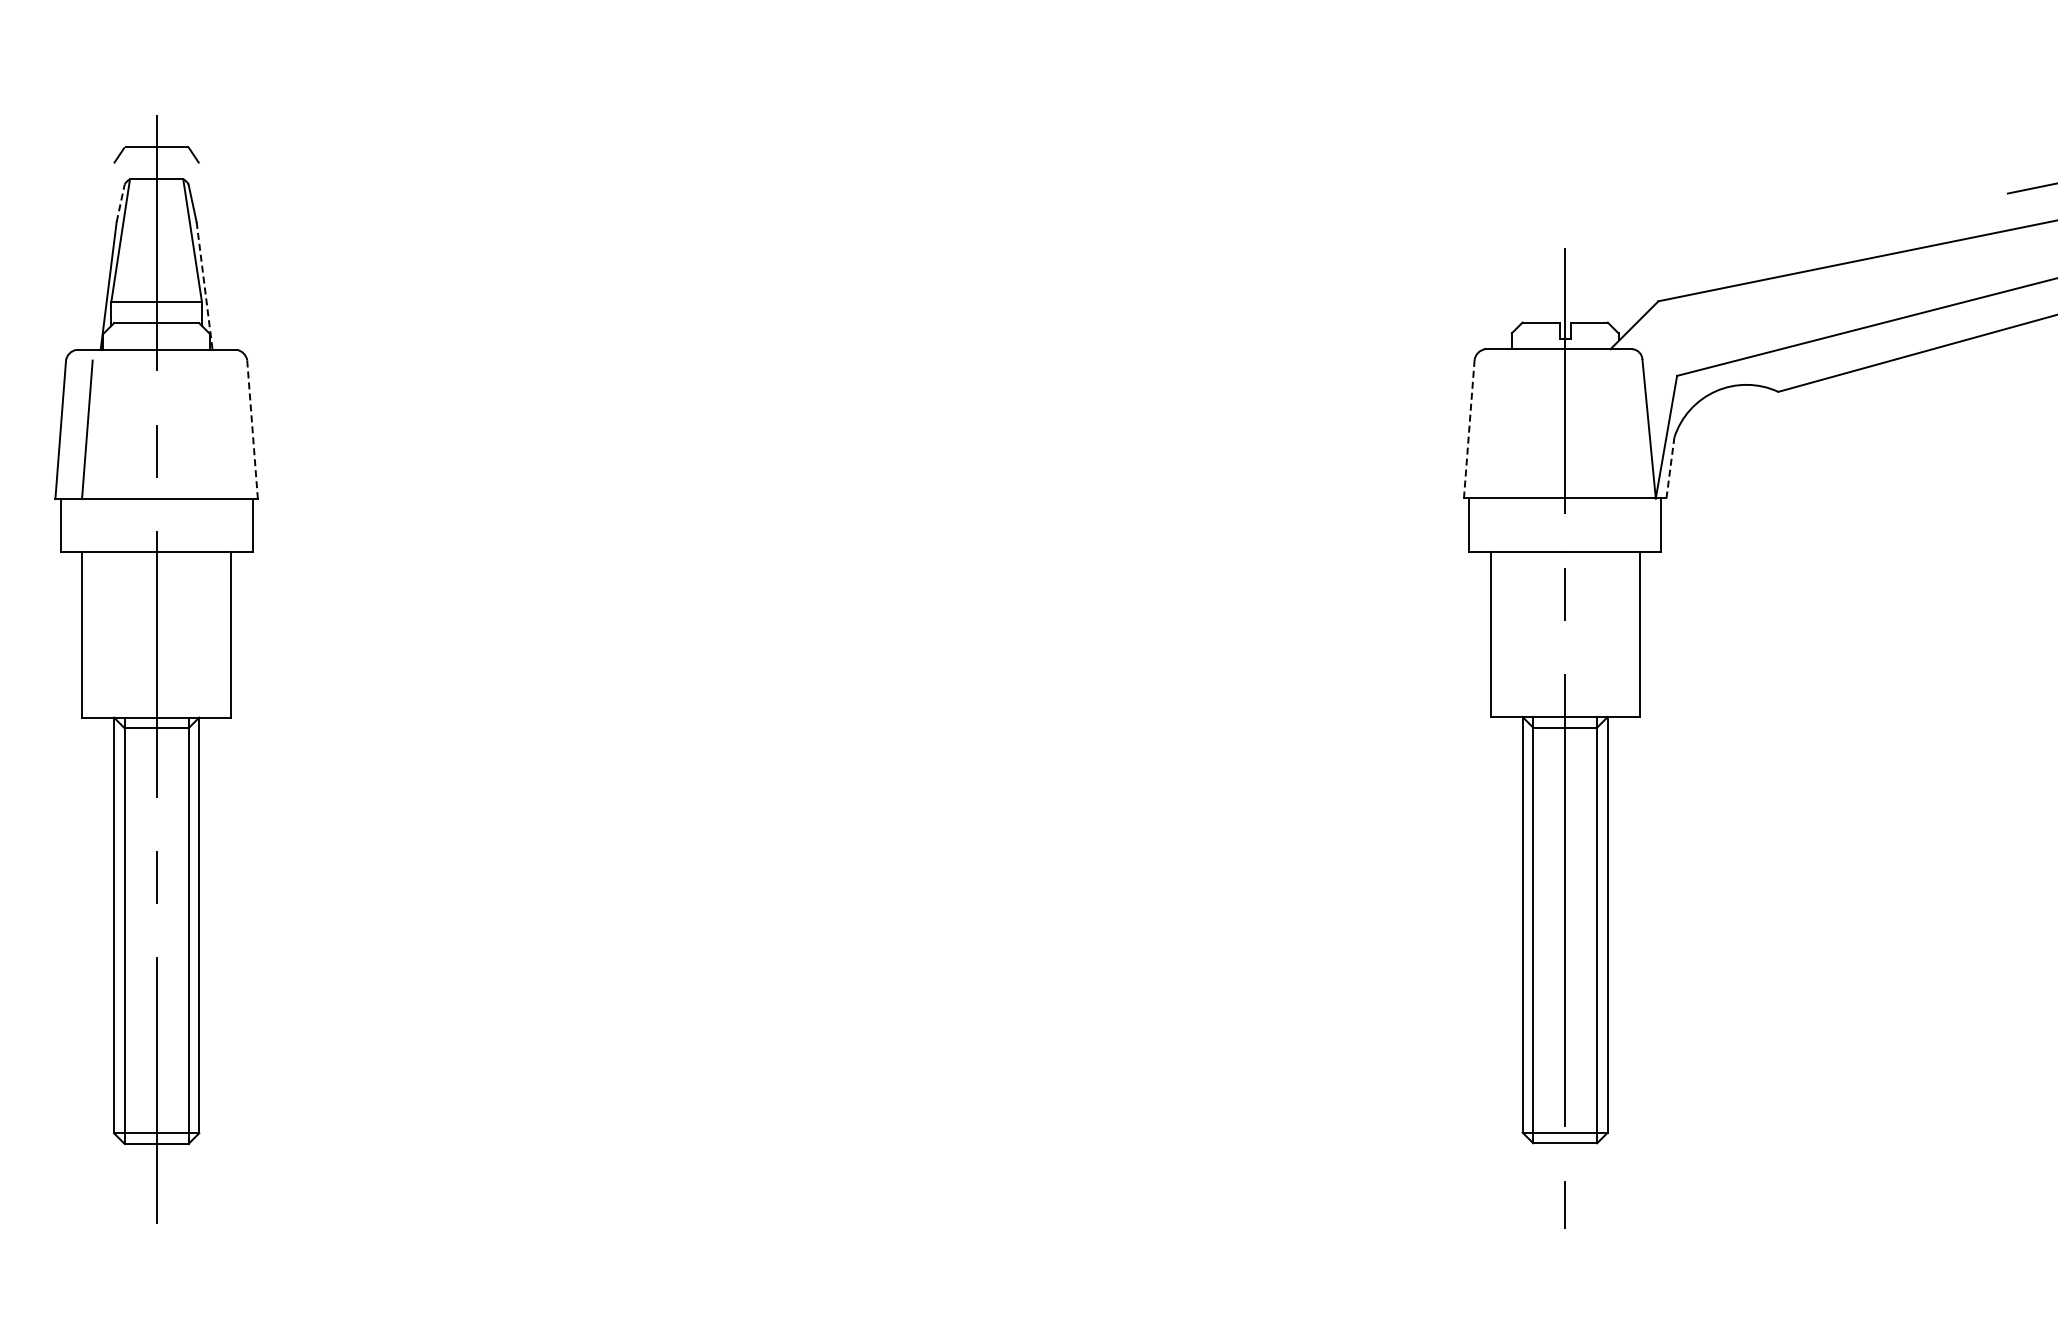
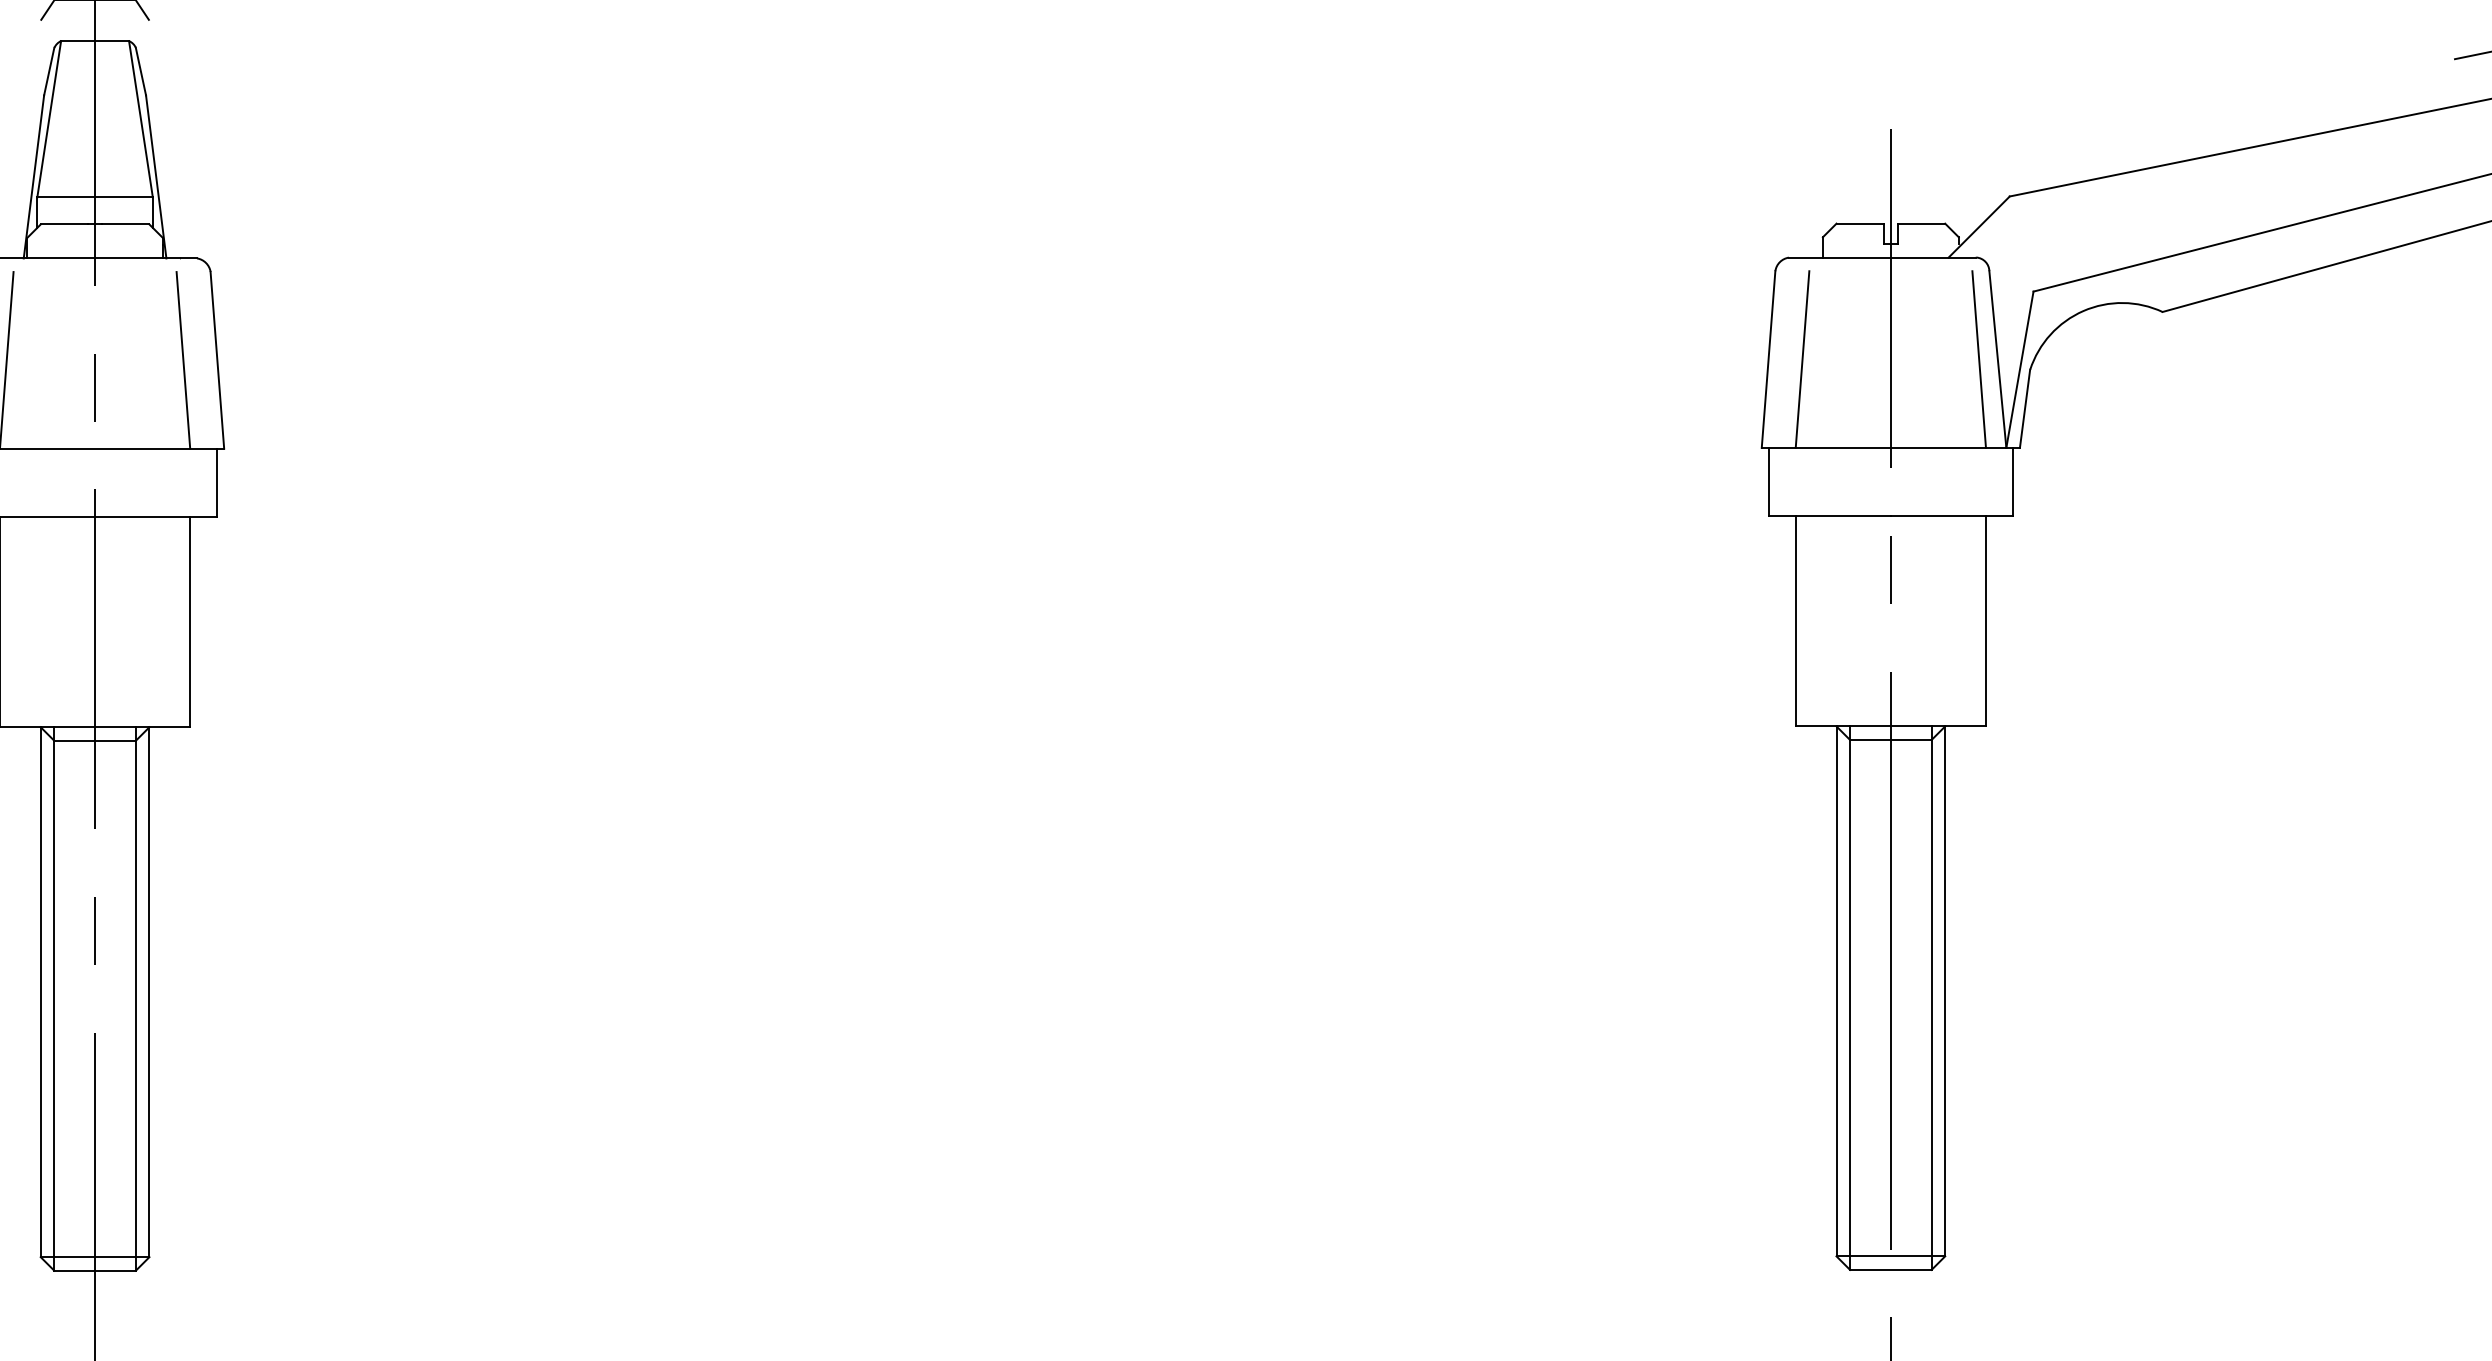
line: (120, 202) -> (49, 70), dashed -> solid
line: (204, 286) -> (156, 177), dashed -> solid
line: (1469, 428) -> (1768, 358), dashed -> solid
line: (1495, 428) -> (1801, 358), added
line: (1634, 428) -> (1979, 358), added
line: (225, 429) -> (182, 359), added
line: (252, 429) -> (217, 359), dashed -> solid
line: (1670, 467) -> (2025, 408), dashed -> solid

